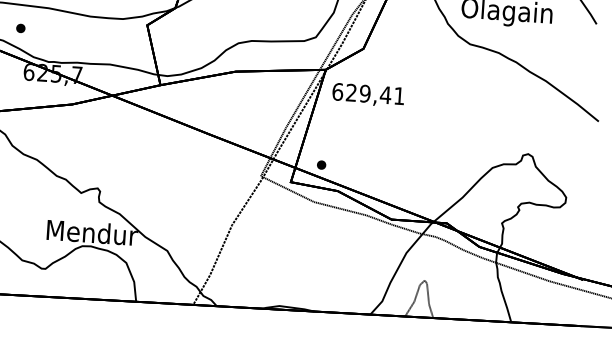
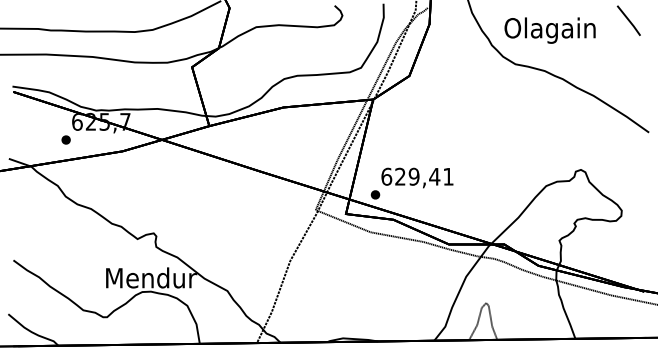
part: (20, 27) -> (65, 139), moved
text: (368, 94) -> (417, 177), moved

